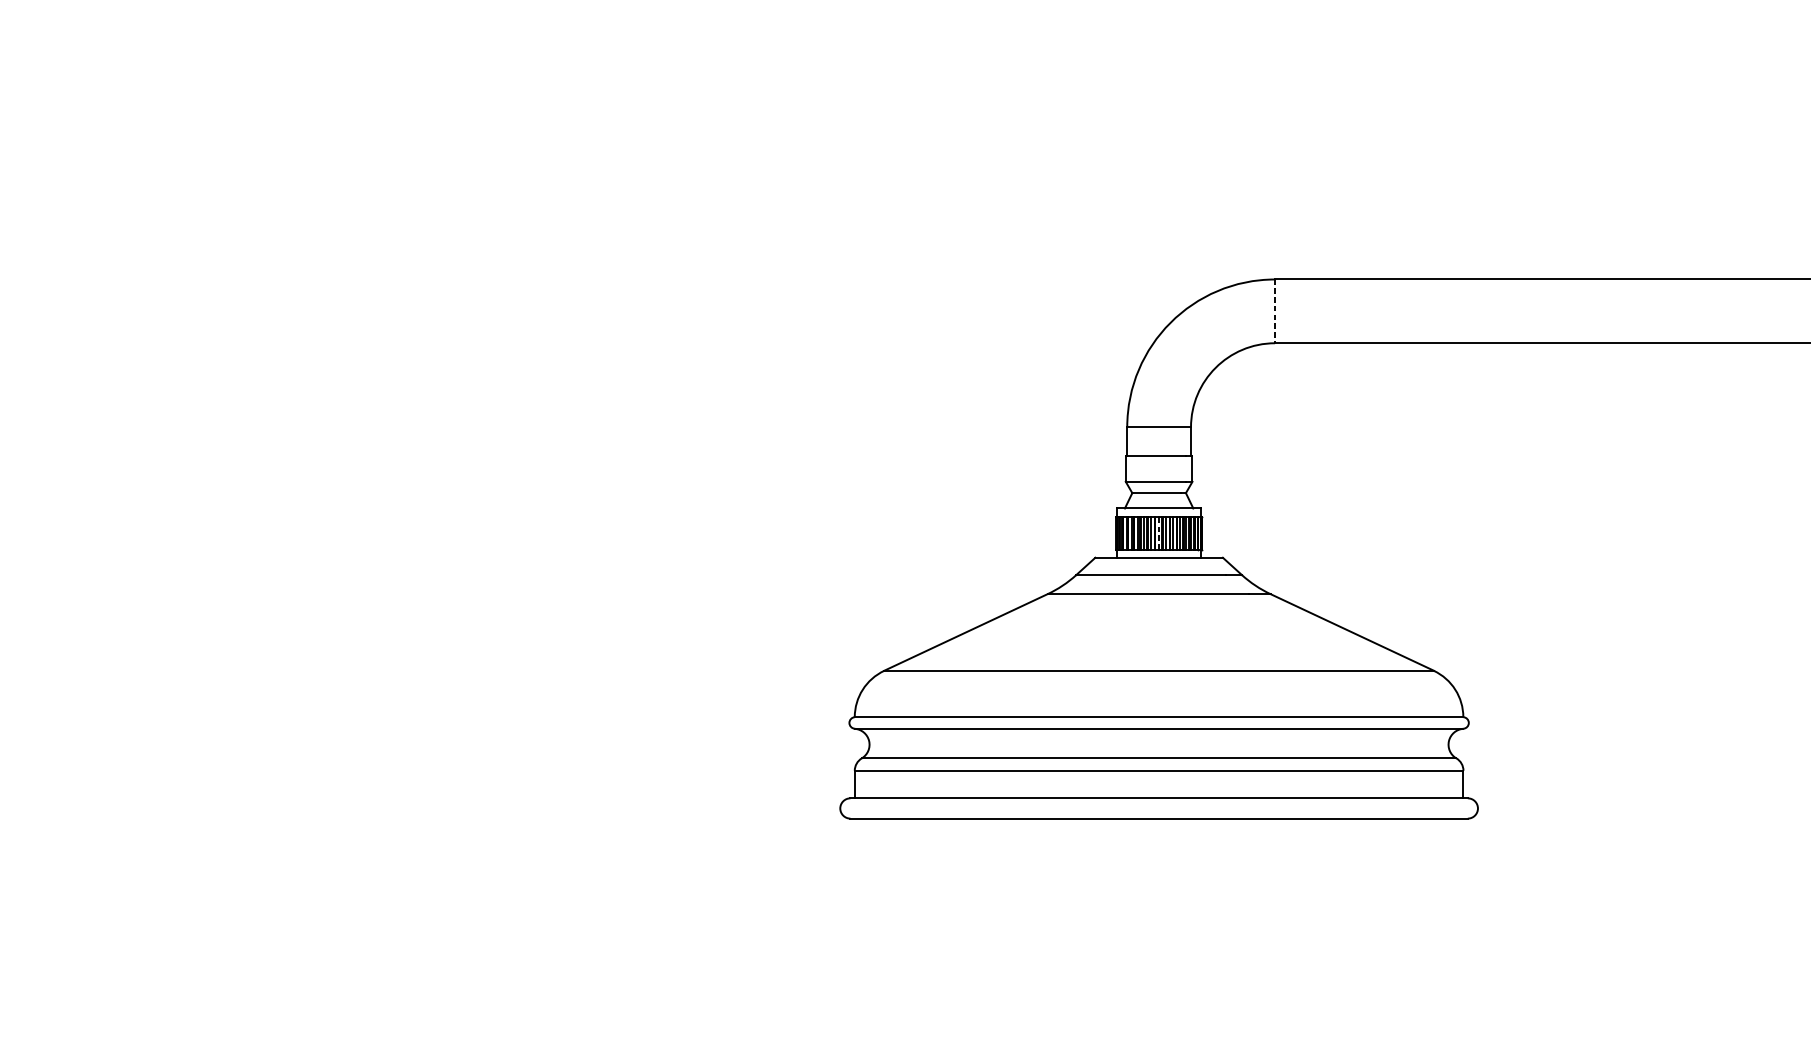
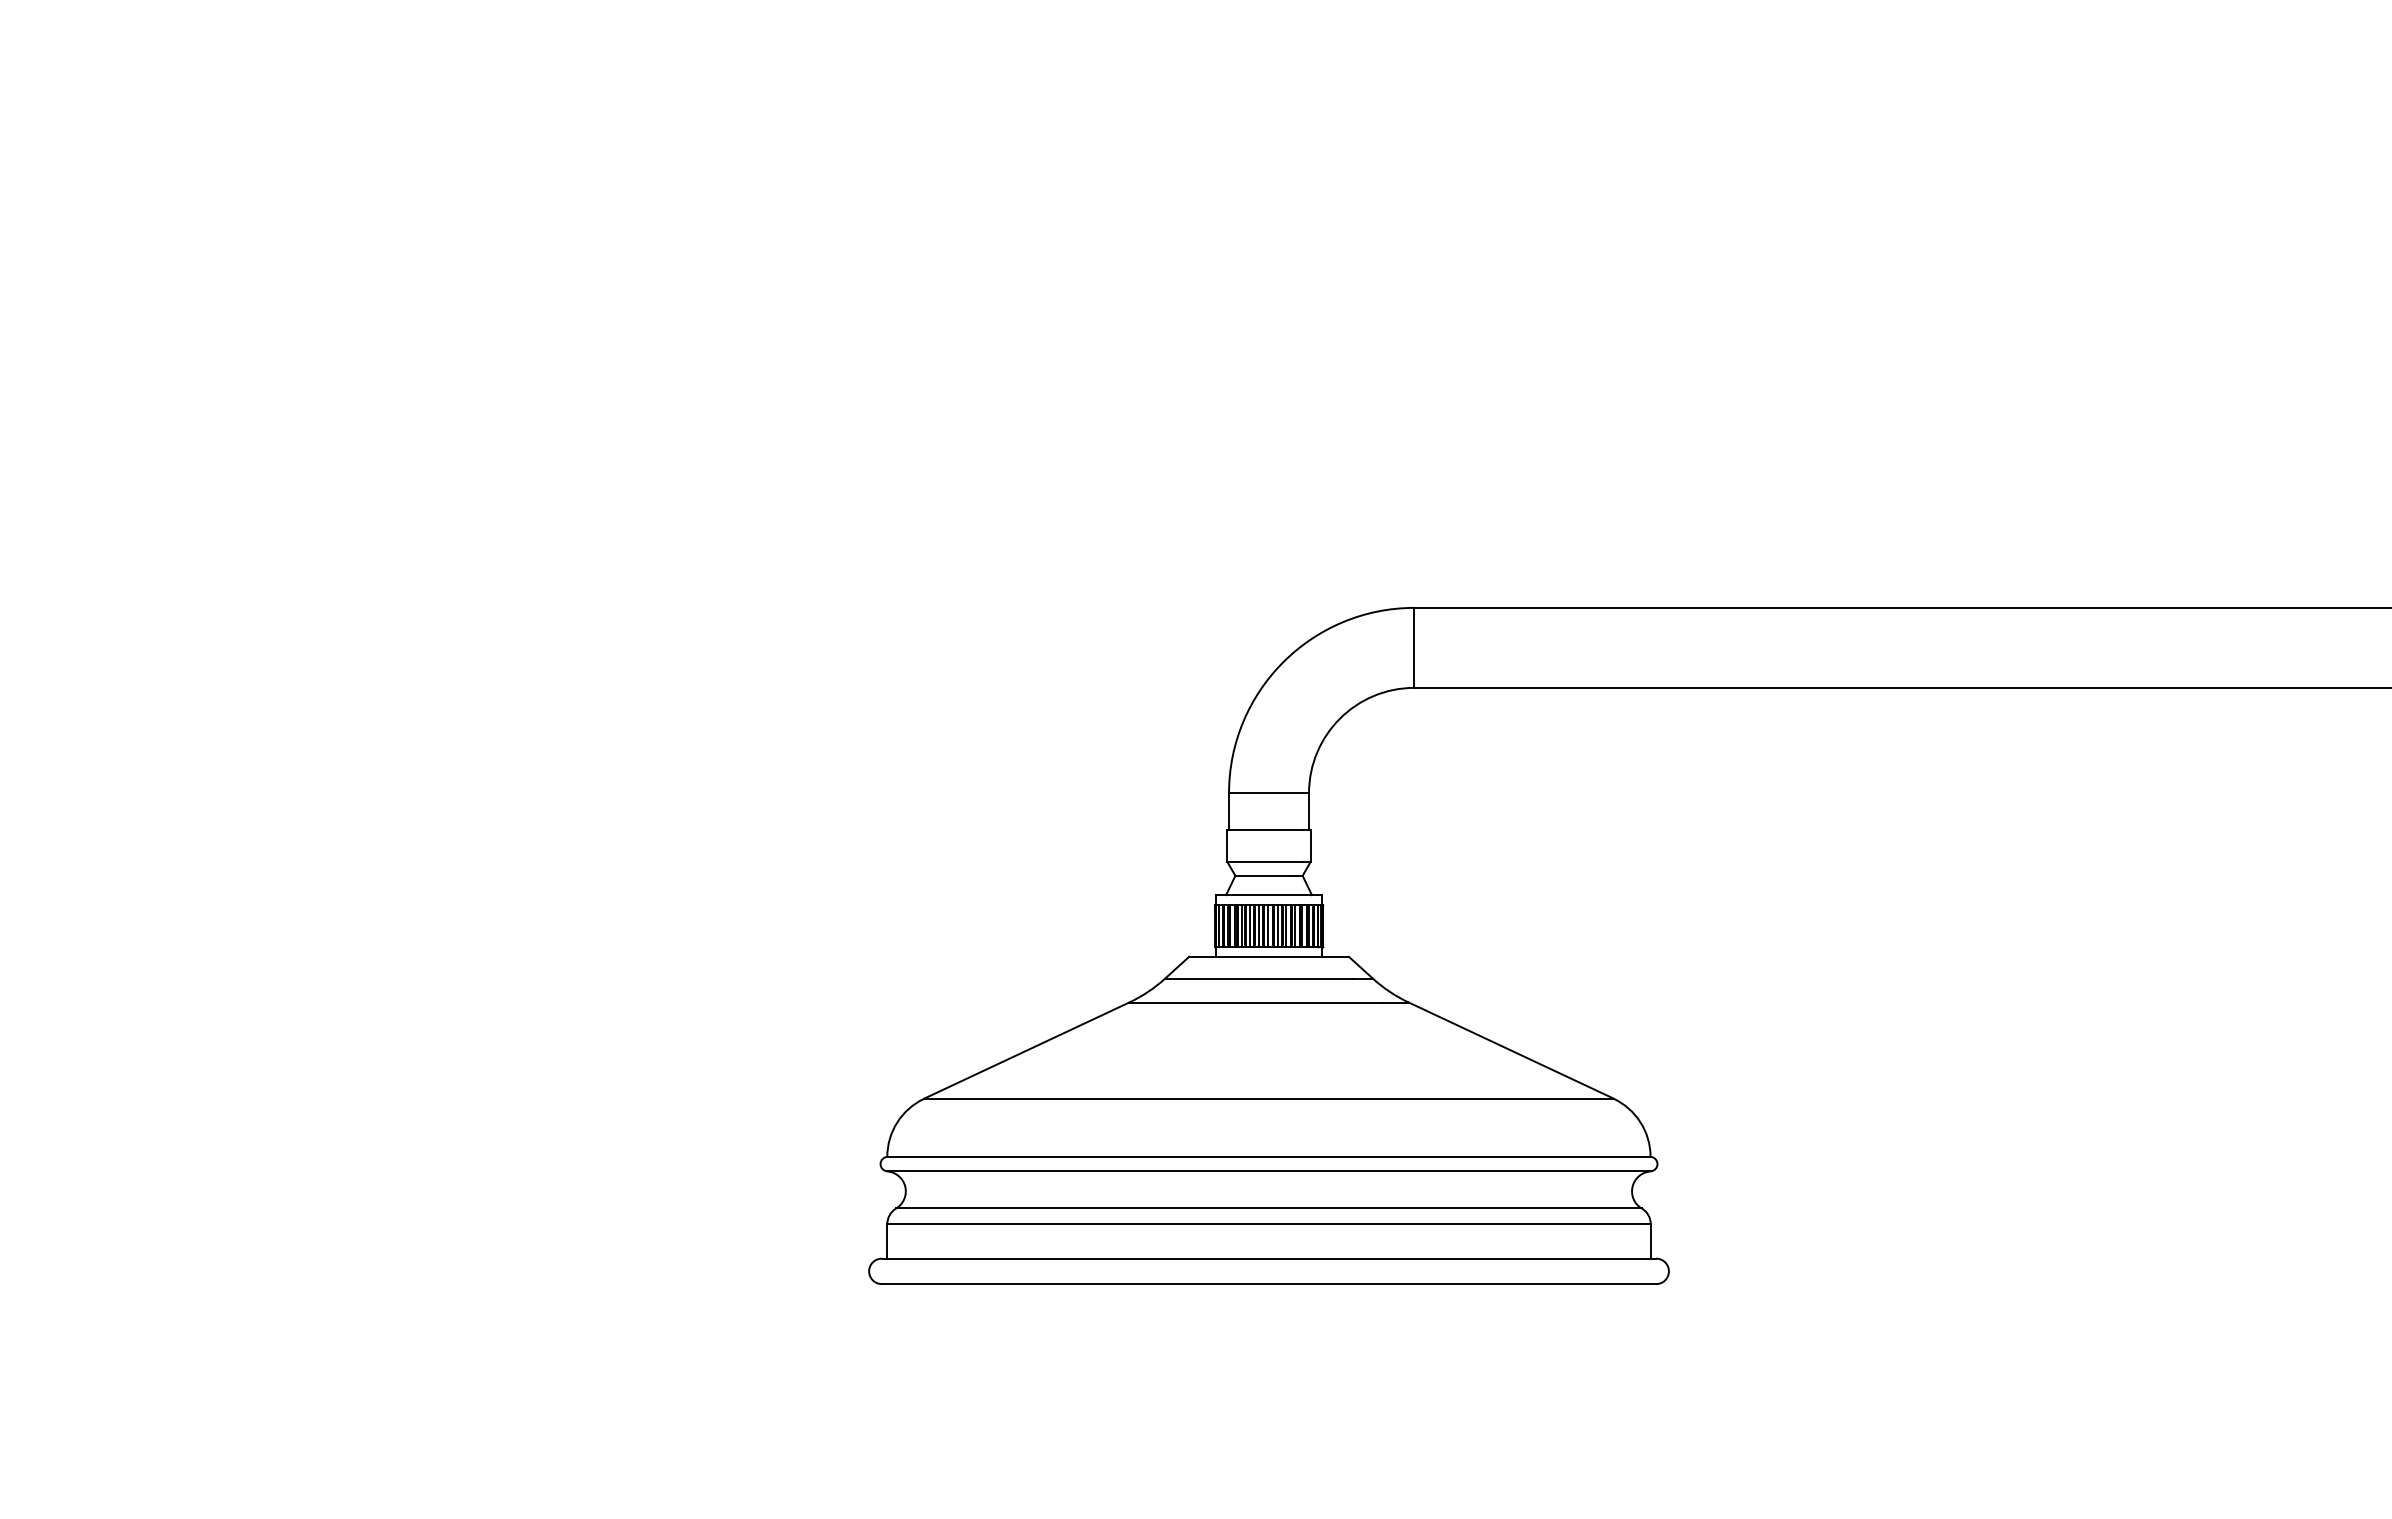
line: (1275, 311) -> (1414, 647), dashed -> solid
line: (1158, 533) -> (1268, 926), dashed -> solid

